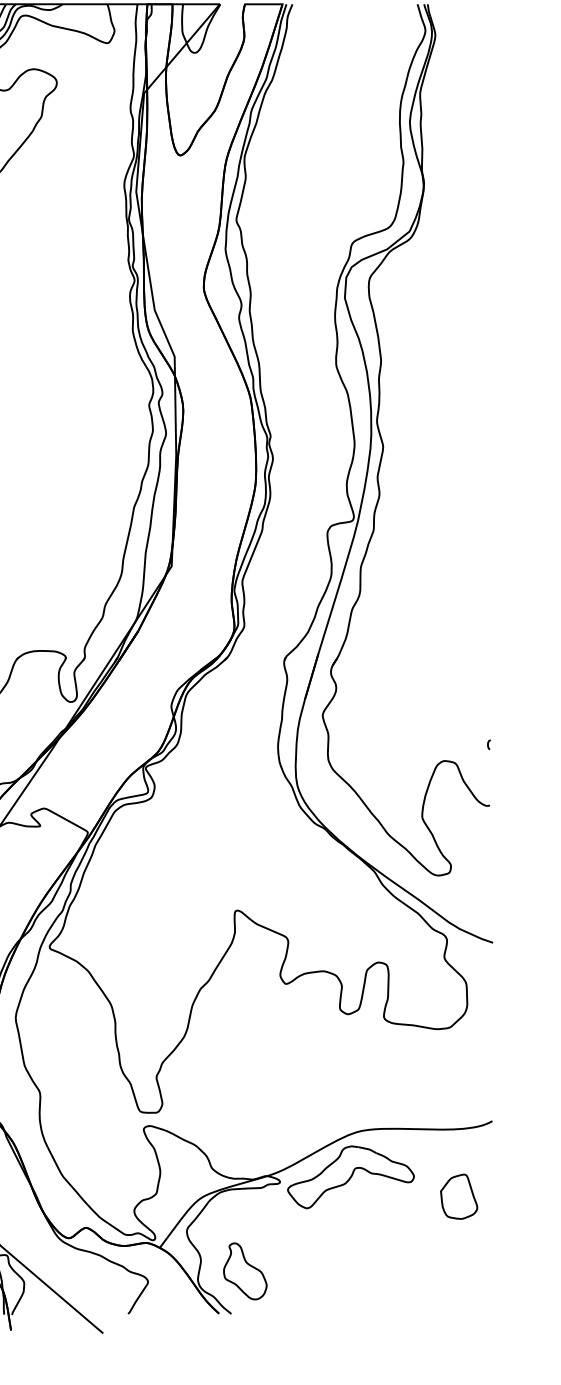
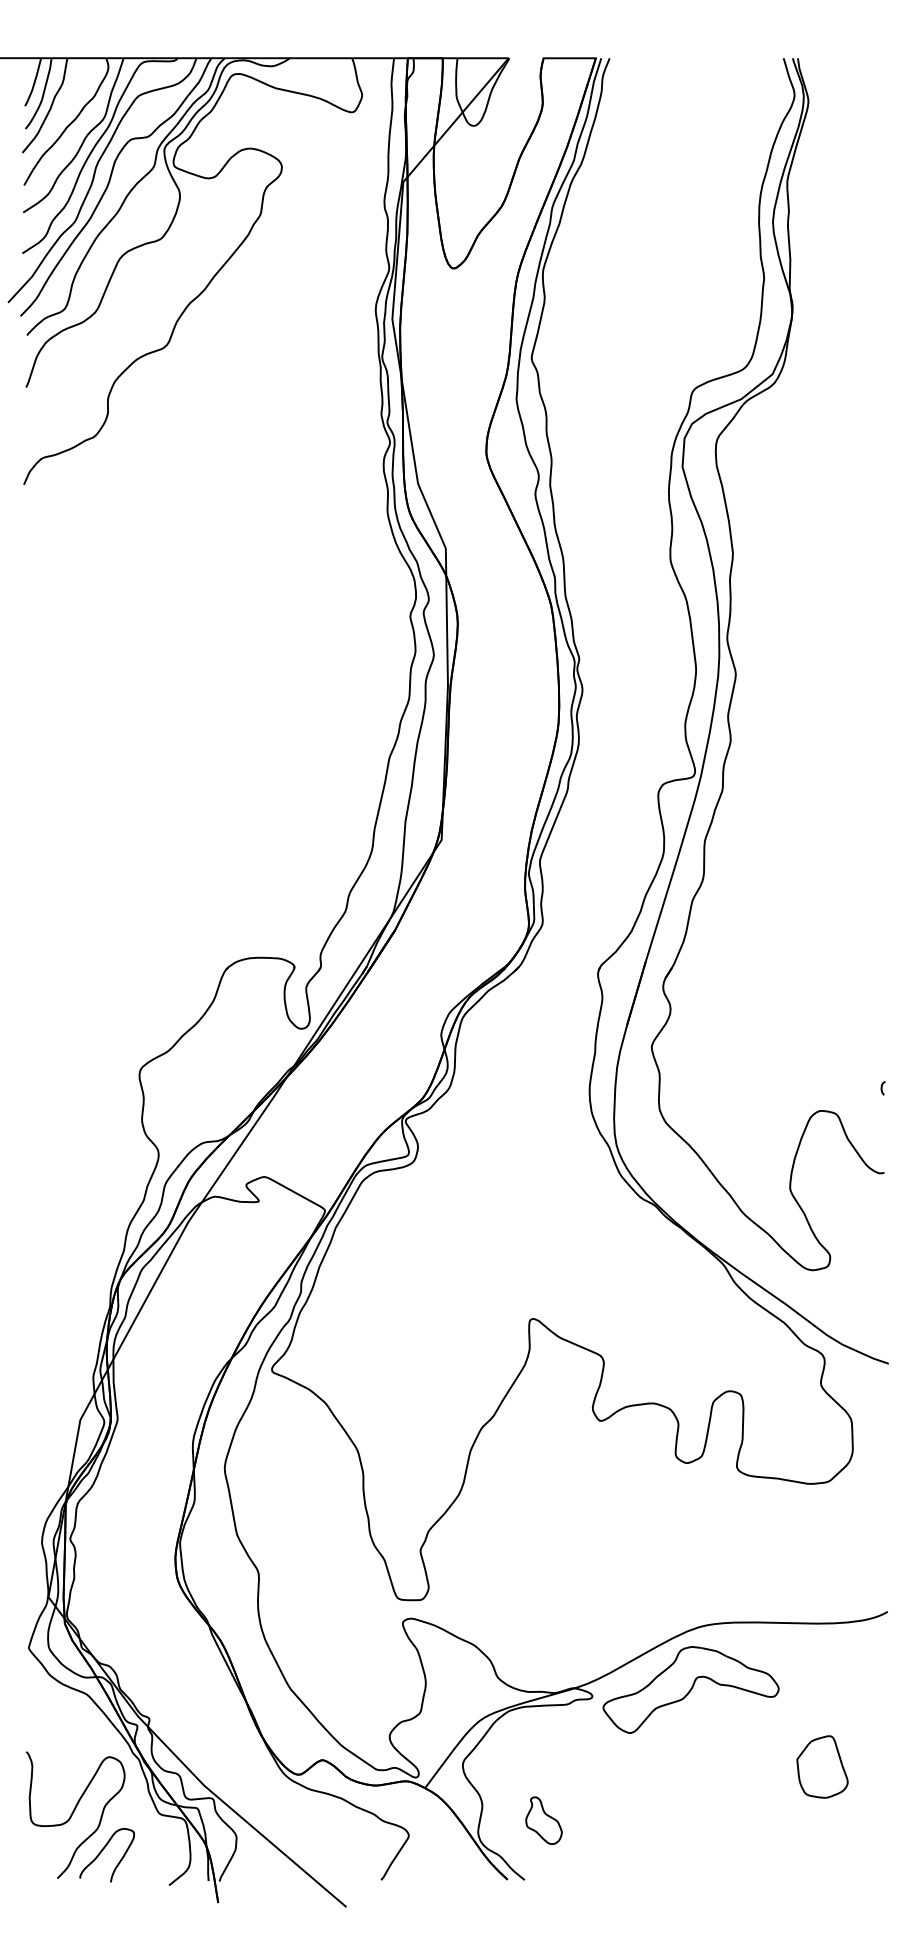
part: (459, 1196) -> (822, 1766), moved
part: (244, 1271) -> (543, 1820), size x0.6

